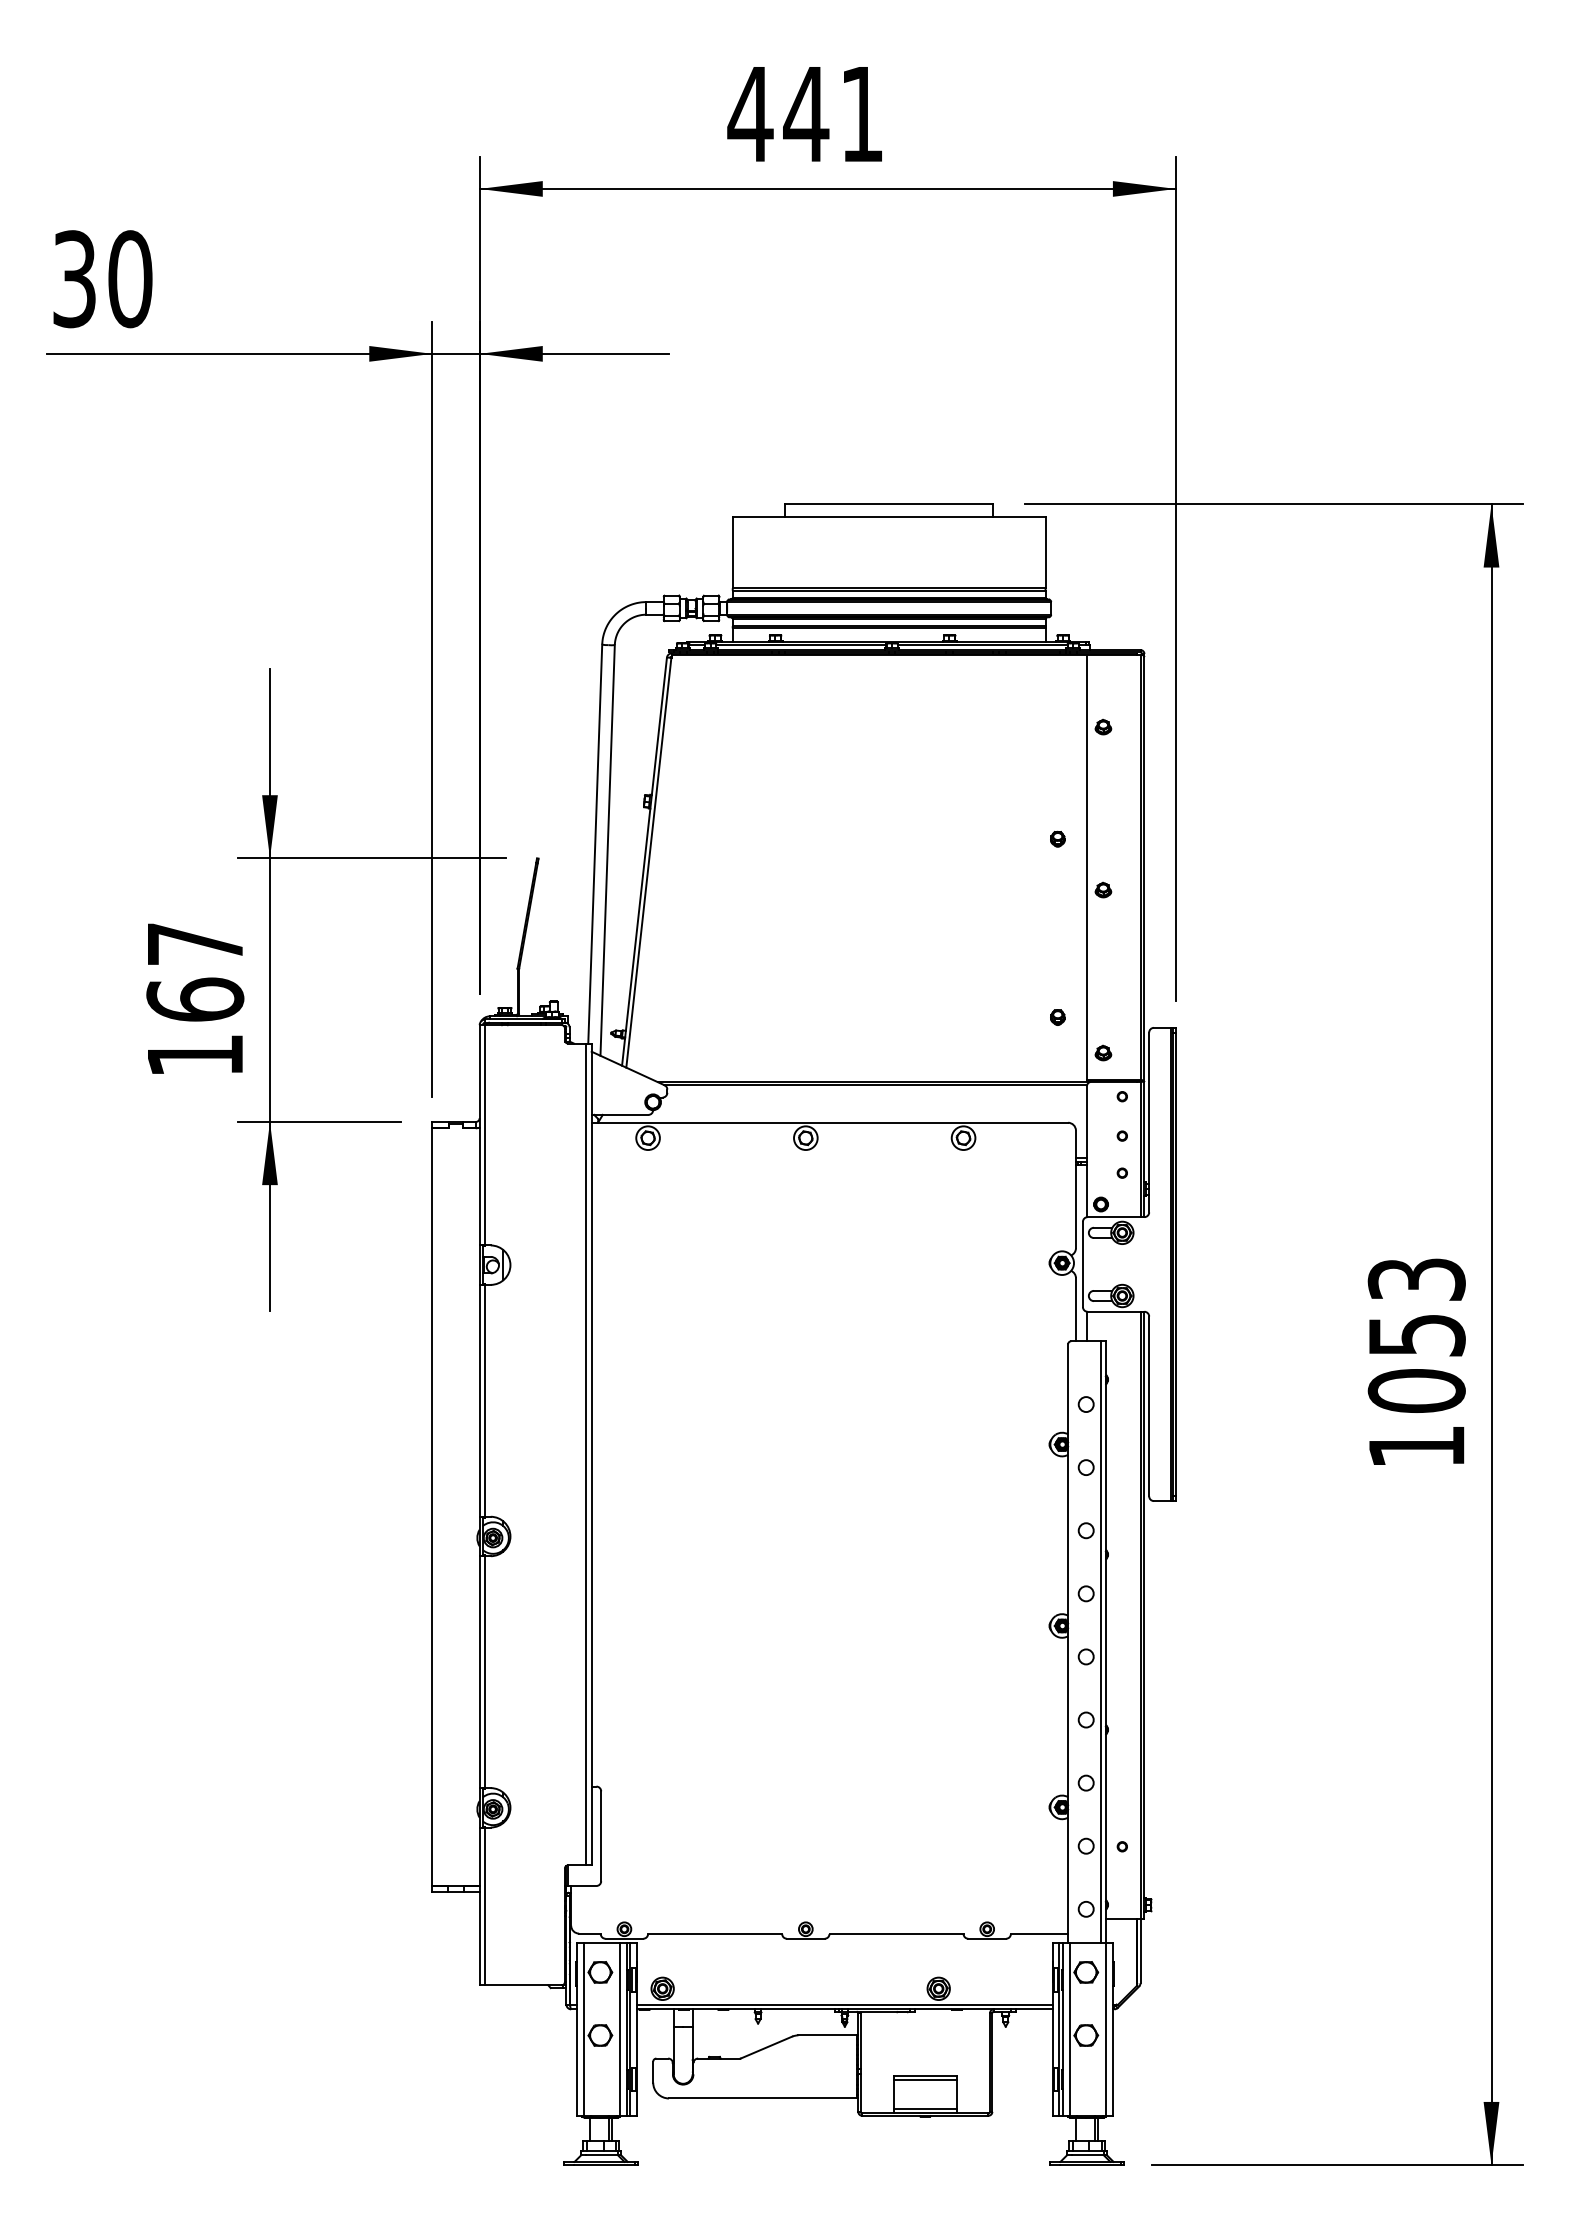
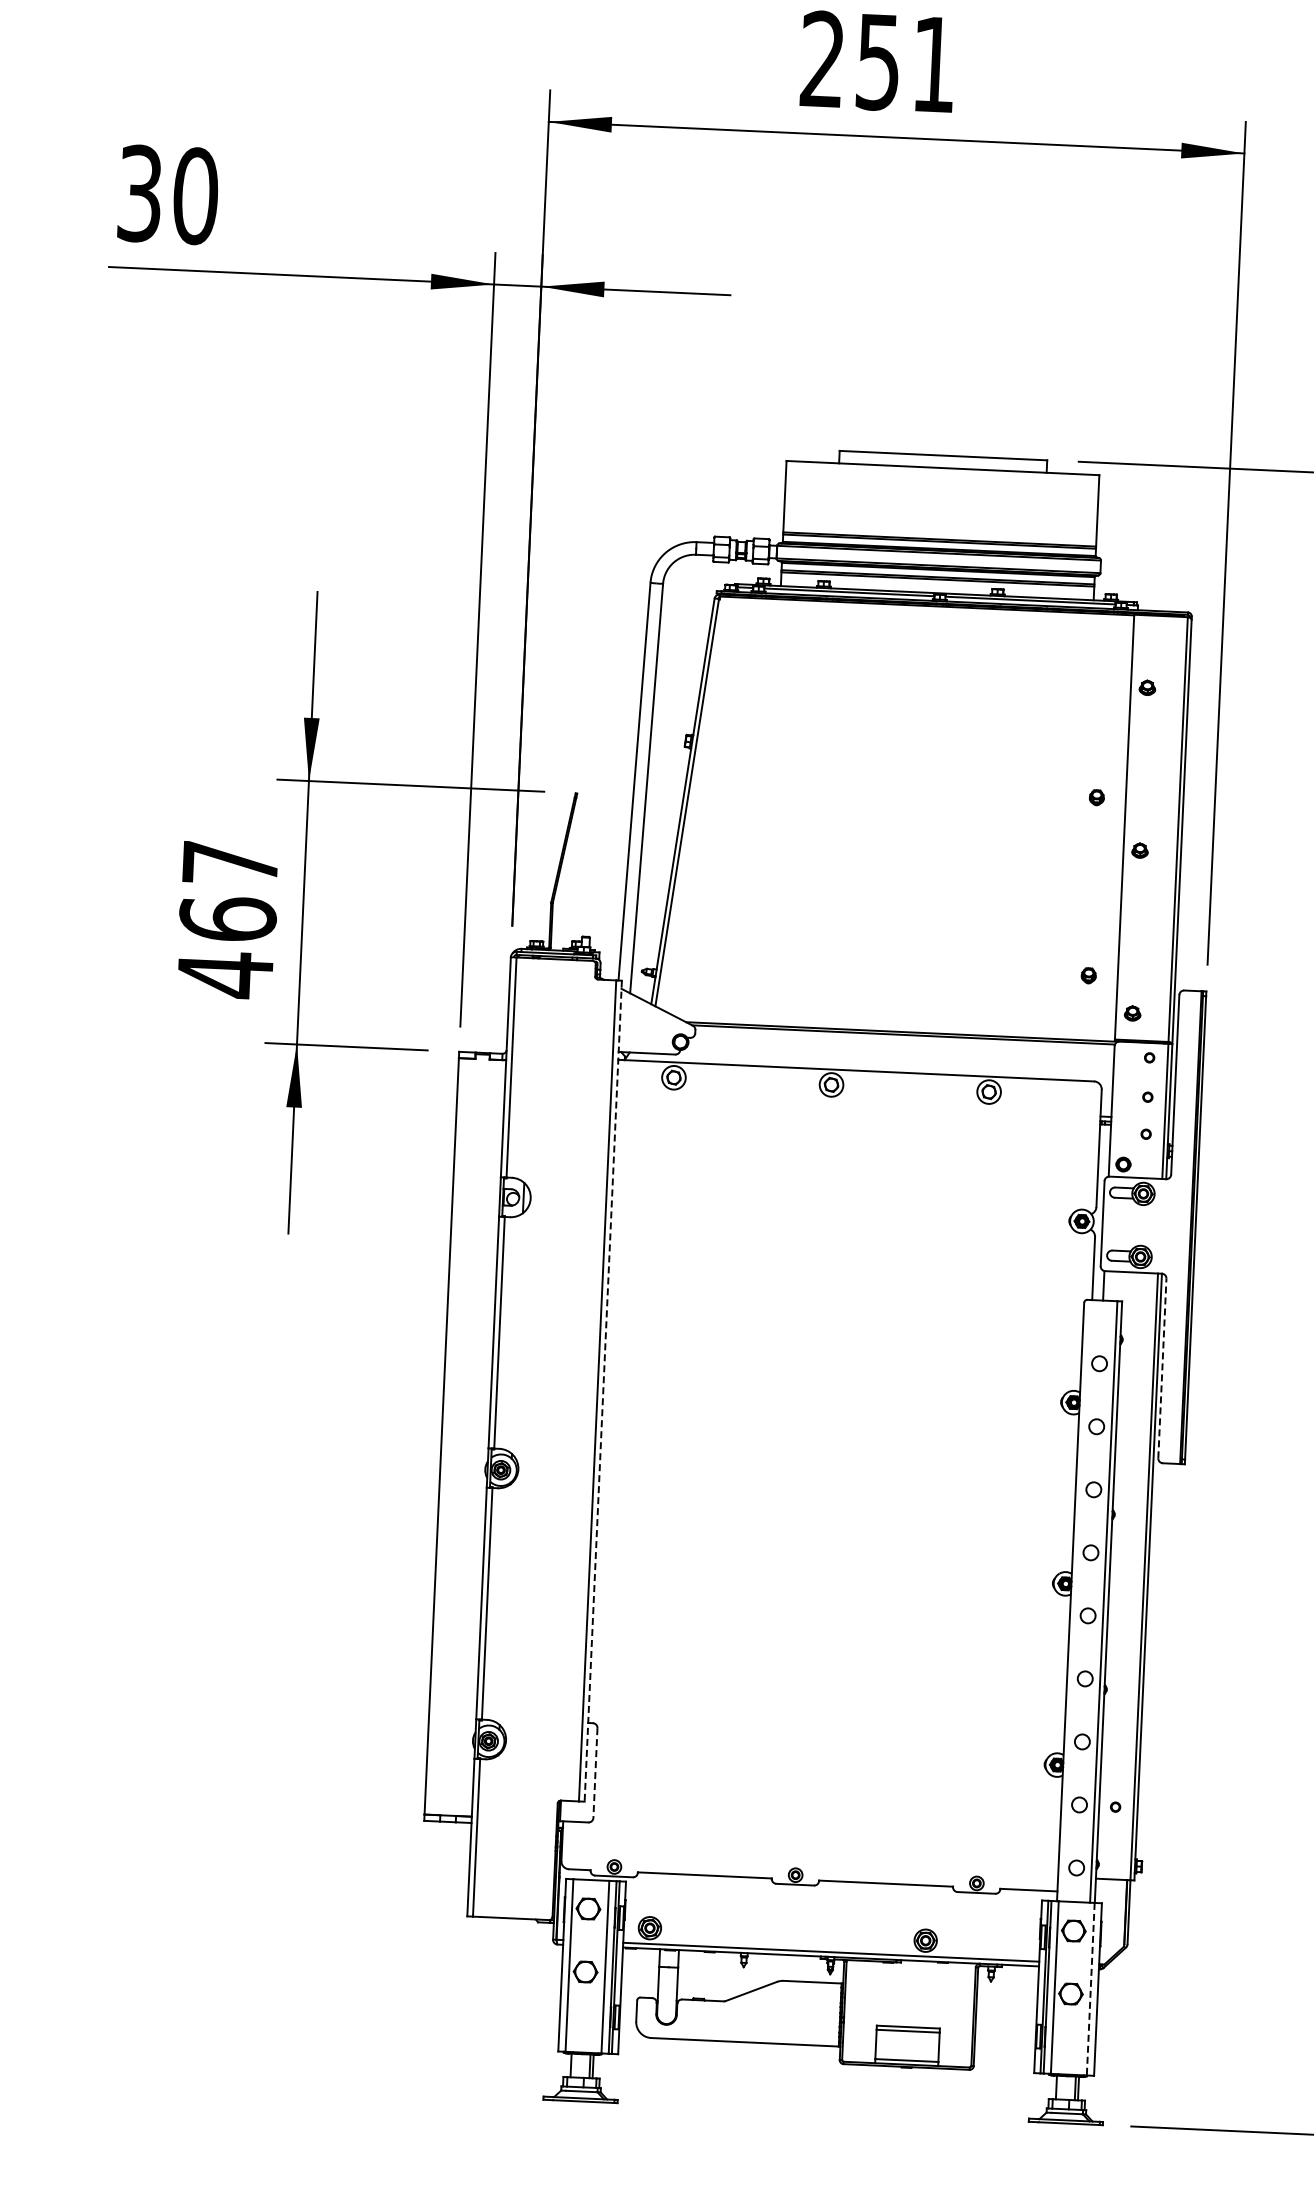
text: (778, 114) -> (850, 61), 441 -> 251
text: (195, 1055) -> (225, 974), 167 -> 467
line: (1149, 1406) -> (1162, 1368), solid -> dashed
line: (591, 1454) -> (603, 1391), solid -> dashed
line: (601, 1836) -> (595, 1773), solid -> dashed
line: (1105, 2030) -> (1090, 1989), solid -> dashed

